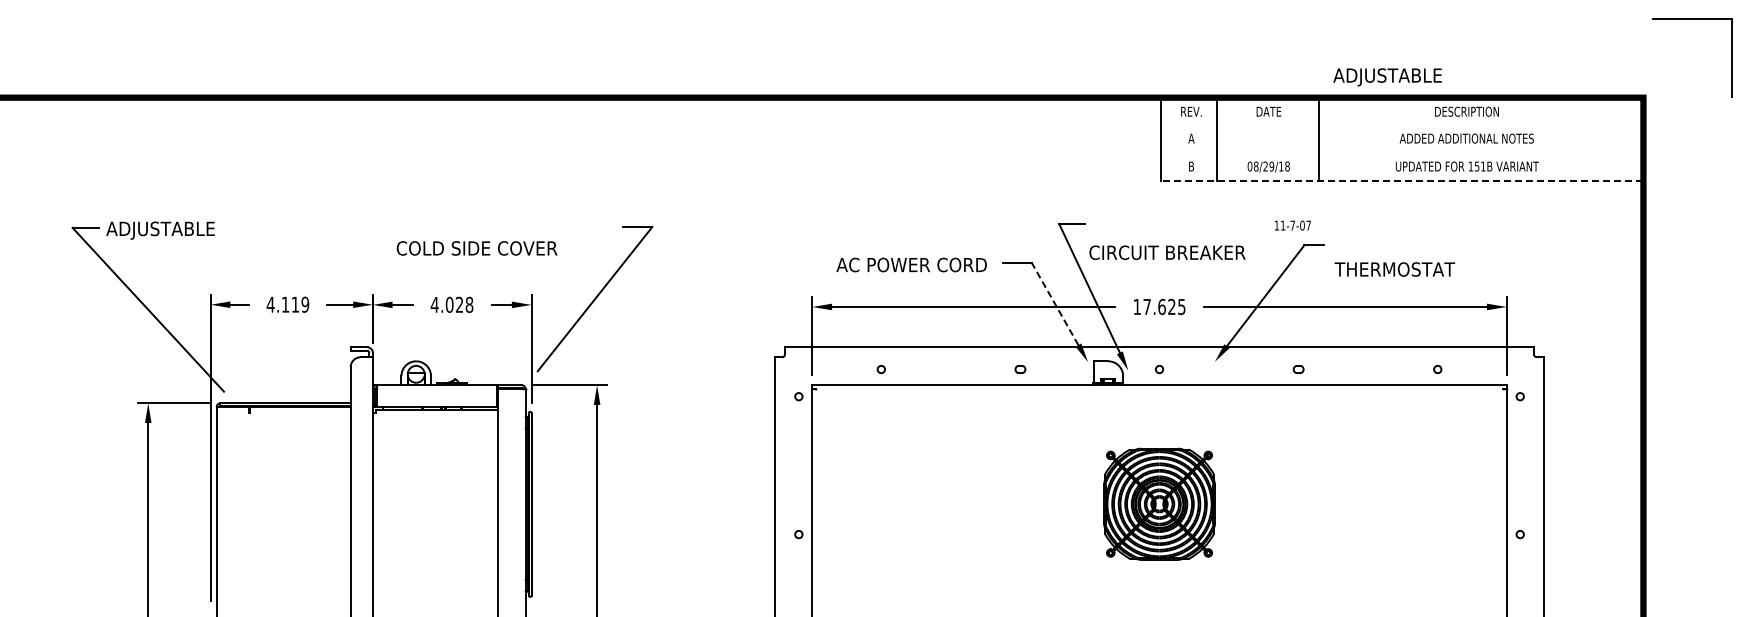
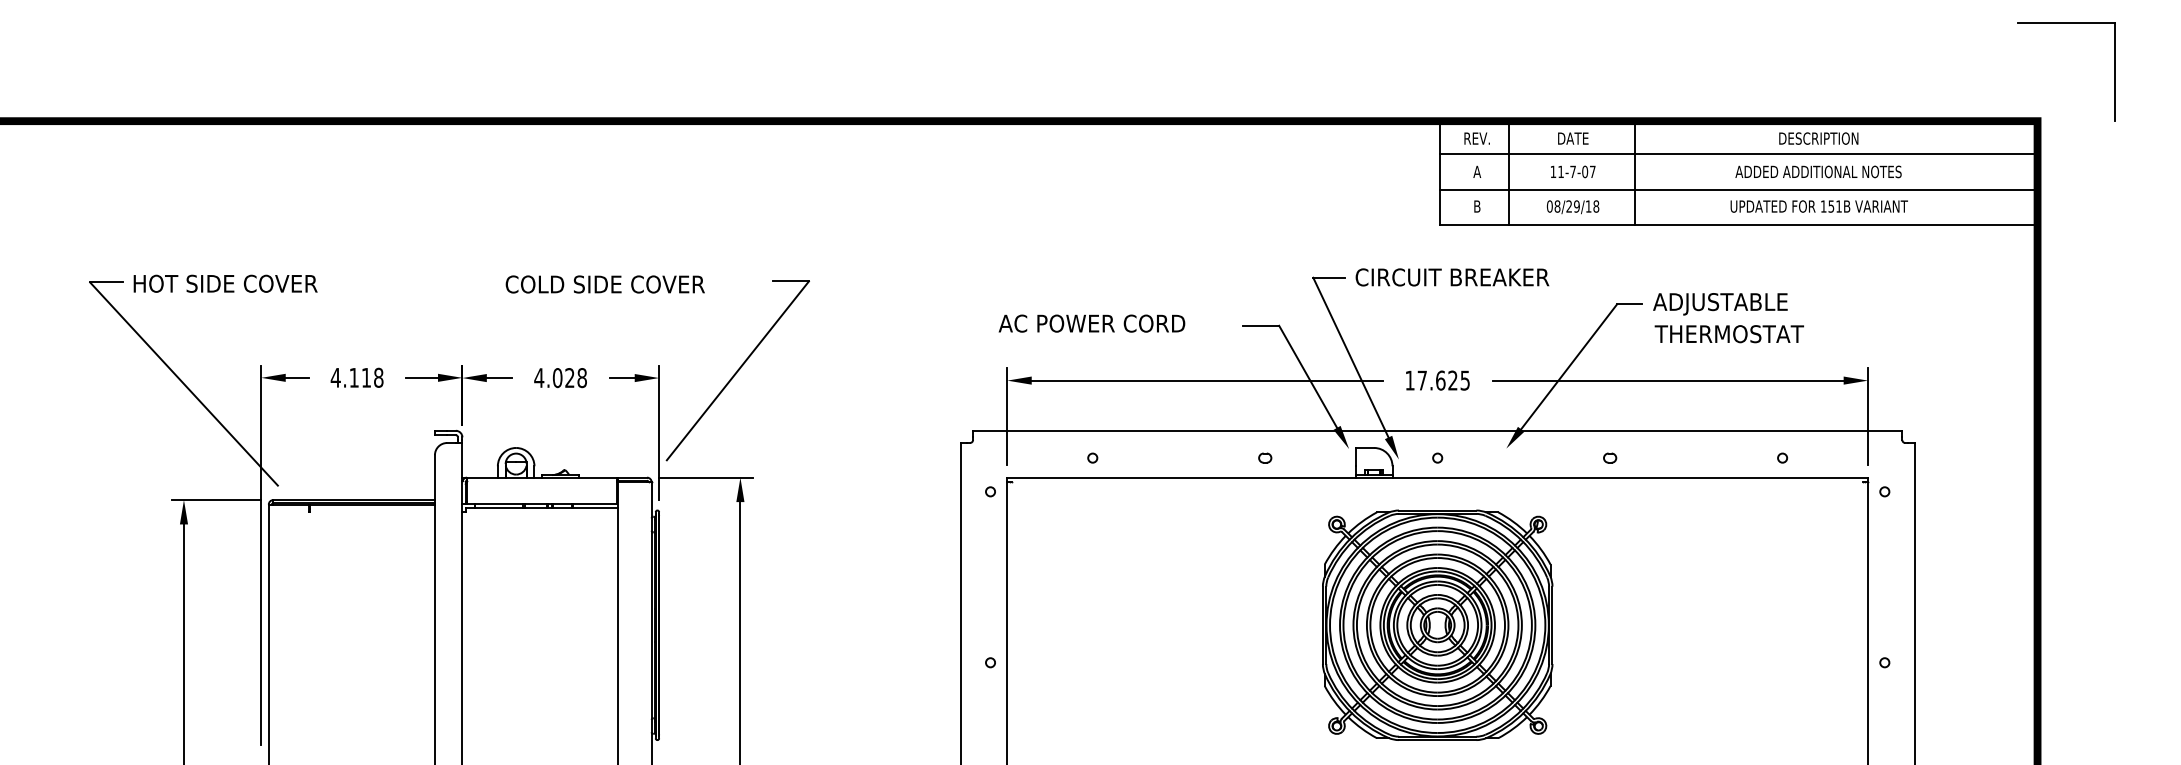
part: (1692, 19) -> (2066, 24), moved
text: (1387, 77) -> (1720, 304), moved
line: (1402, 124) -> (1738, 154), added
line: (1402, 153) -> (1738, 190), added
line: (1401, 181) -> (1737, 225), dashed -> solid
text: (1292, 225) -> (1572, 171), moved
text: (180, 230) -> (223, 285), ADJUSTABLE -> HOT SIDE COVER
text: (476, 248) -> (604, 284), moved
text: (1167, 252) -> (1452, 277), moved
text: (911, 264) -> (1091, 322), moved
line: (1054, 303) -> (1307, 376), dashed -> solid
text: (305, 304) -> (378, 377), 4.119 -> 4.118
part: (1159, 503) -> (1437, 624), size x1.67

